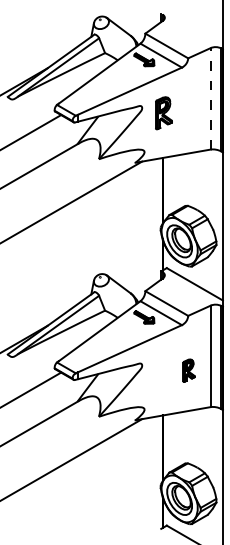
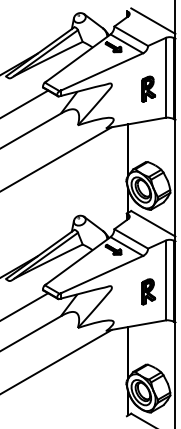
line: (194, 26) -> (153, 20), added
line: (210, 98) -> (165, 77), dashed -> solid
part: (163, 113) -> (148, 89), moved
part: (188, 370) -> (148, 291), size x1.43

